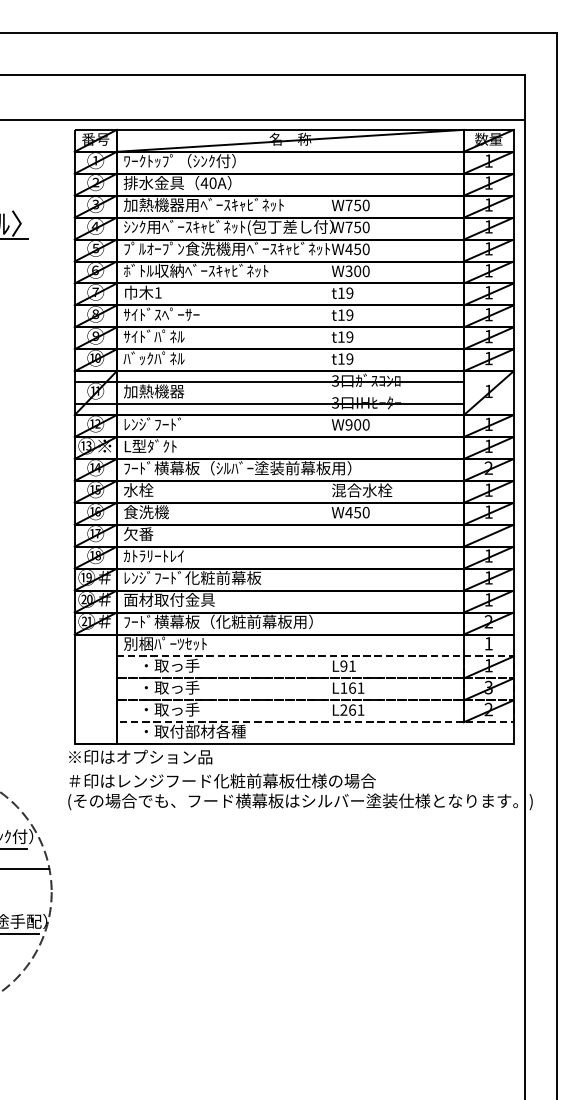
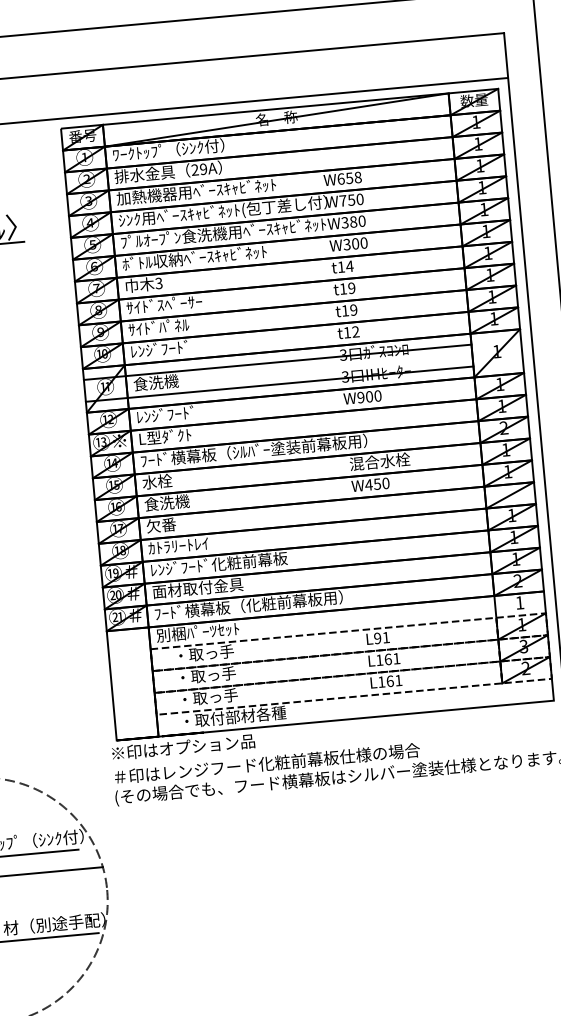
text: (208, 182) -> (199, 168), 40A -> 29A
text: (357, 205) -> (349, 178), W750 -> W658
text: (353, 249) -> (349, 222), W450 -> W380
text: (157, 292) -> (158, 283), 1 -> 3
text: (349, 292) -> (349, 265), t19 -> t14
text: (153, 358) -> (160, 349), ﾊﾞｯｸﾊﾟﾈﾙ -> ﾚﾝｼﾞﾌｰﾄﾞ
text: (349, 359) -> (355, 332), t19 -> t12
text: (154, 391) -> (164, 381), 加熱機器 -> 食洗機
text: (343, 709) -> (381, 681), L261 -> L161

